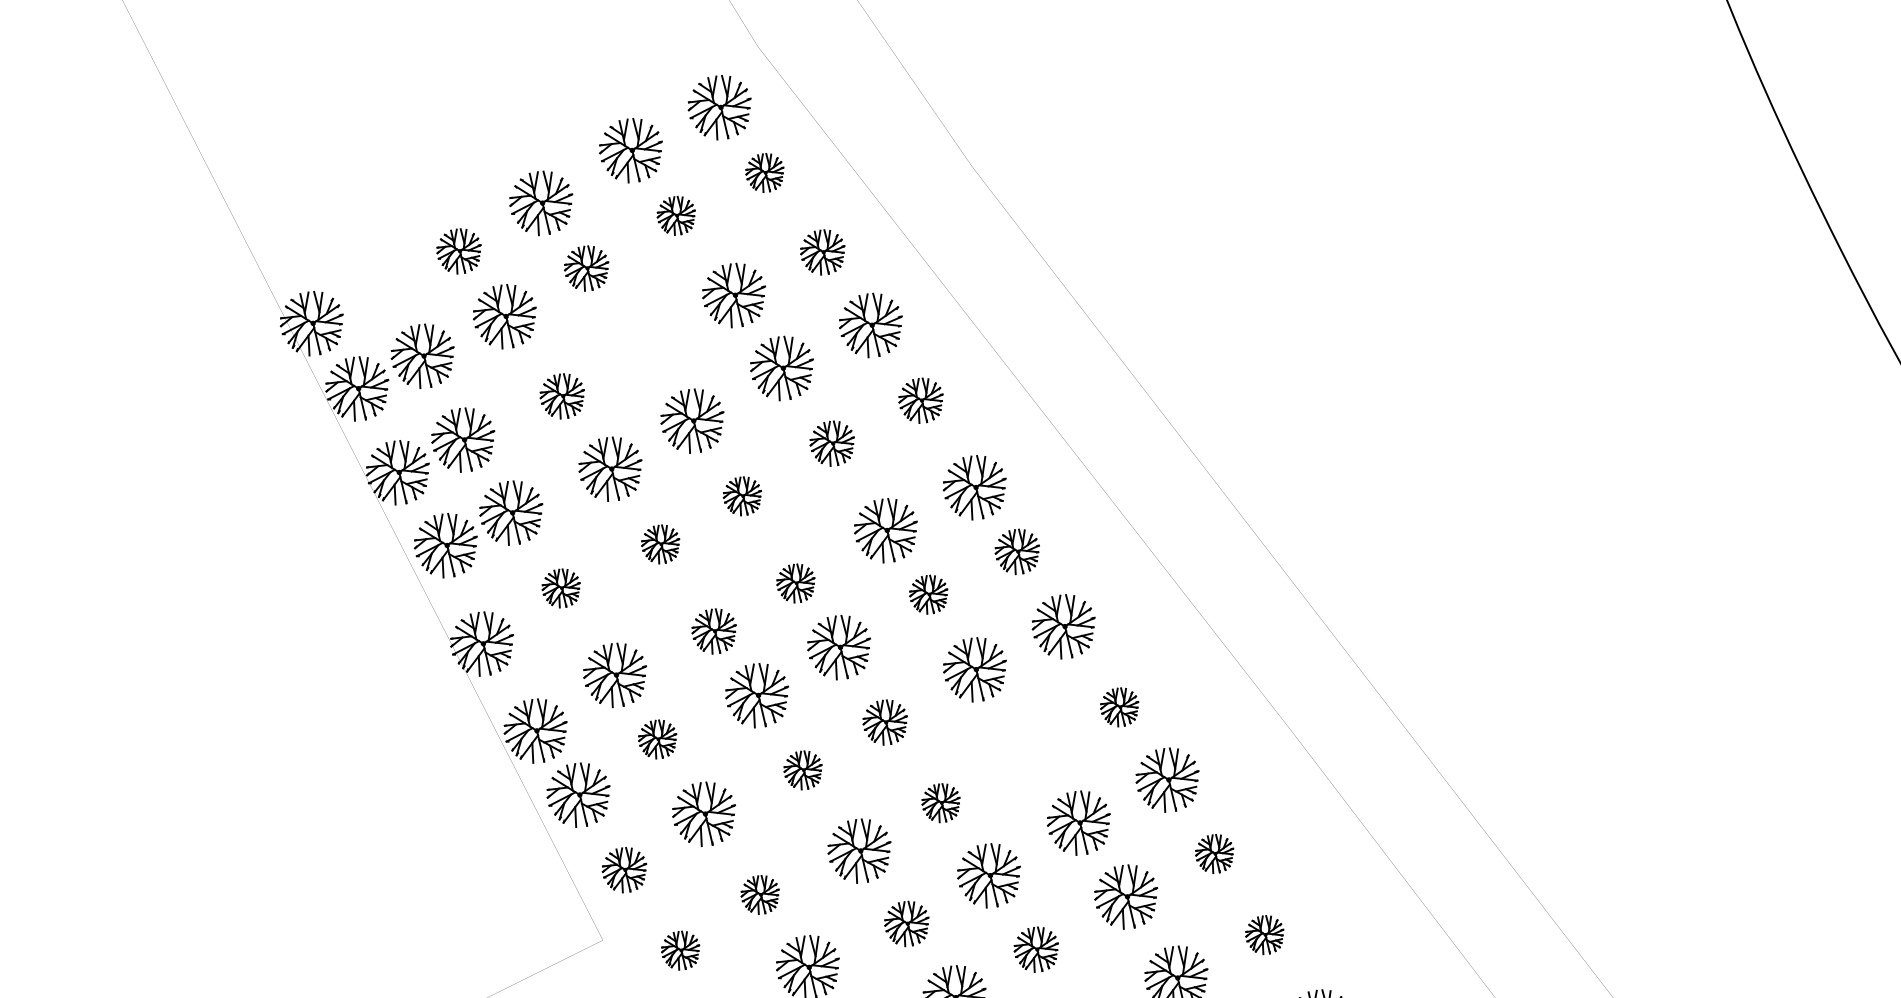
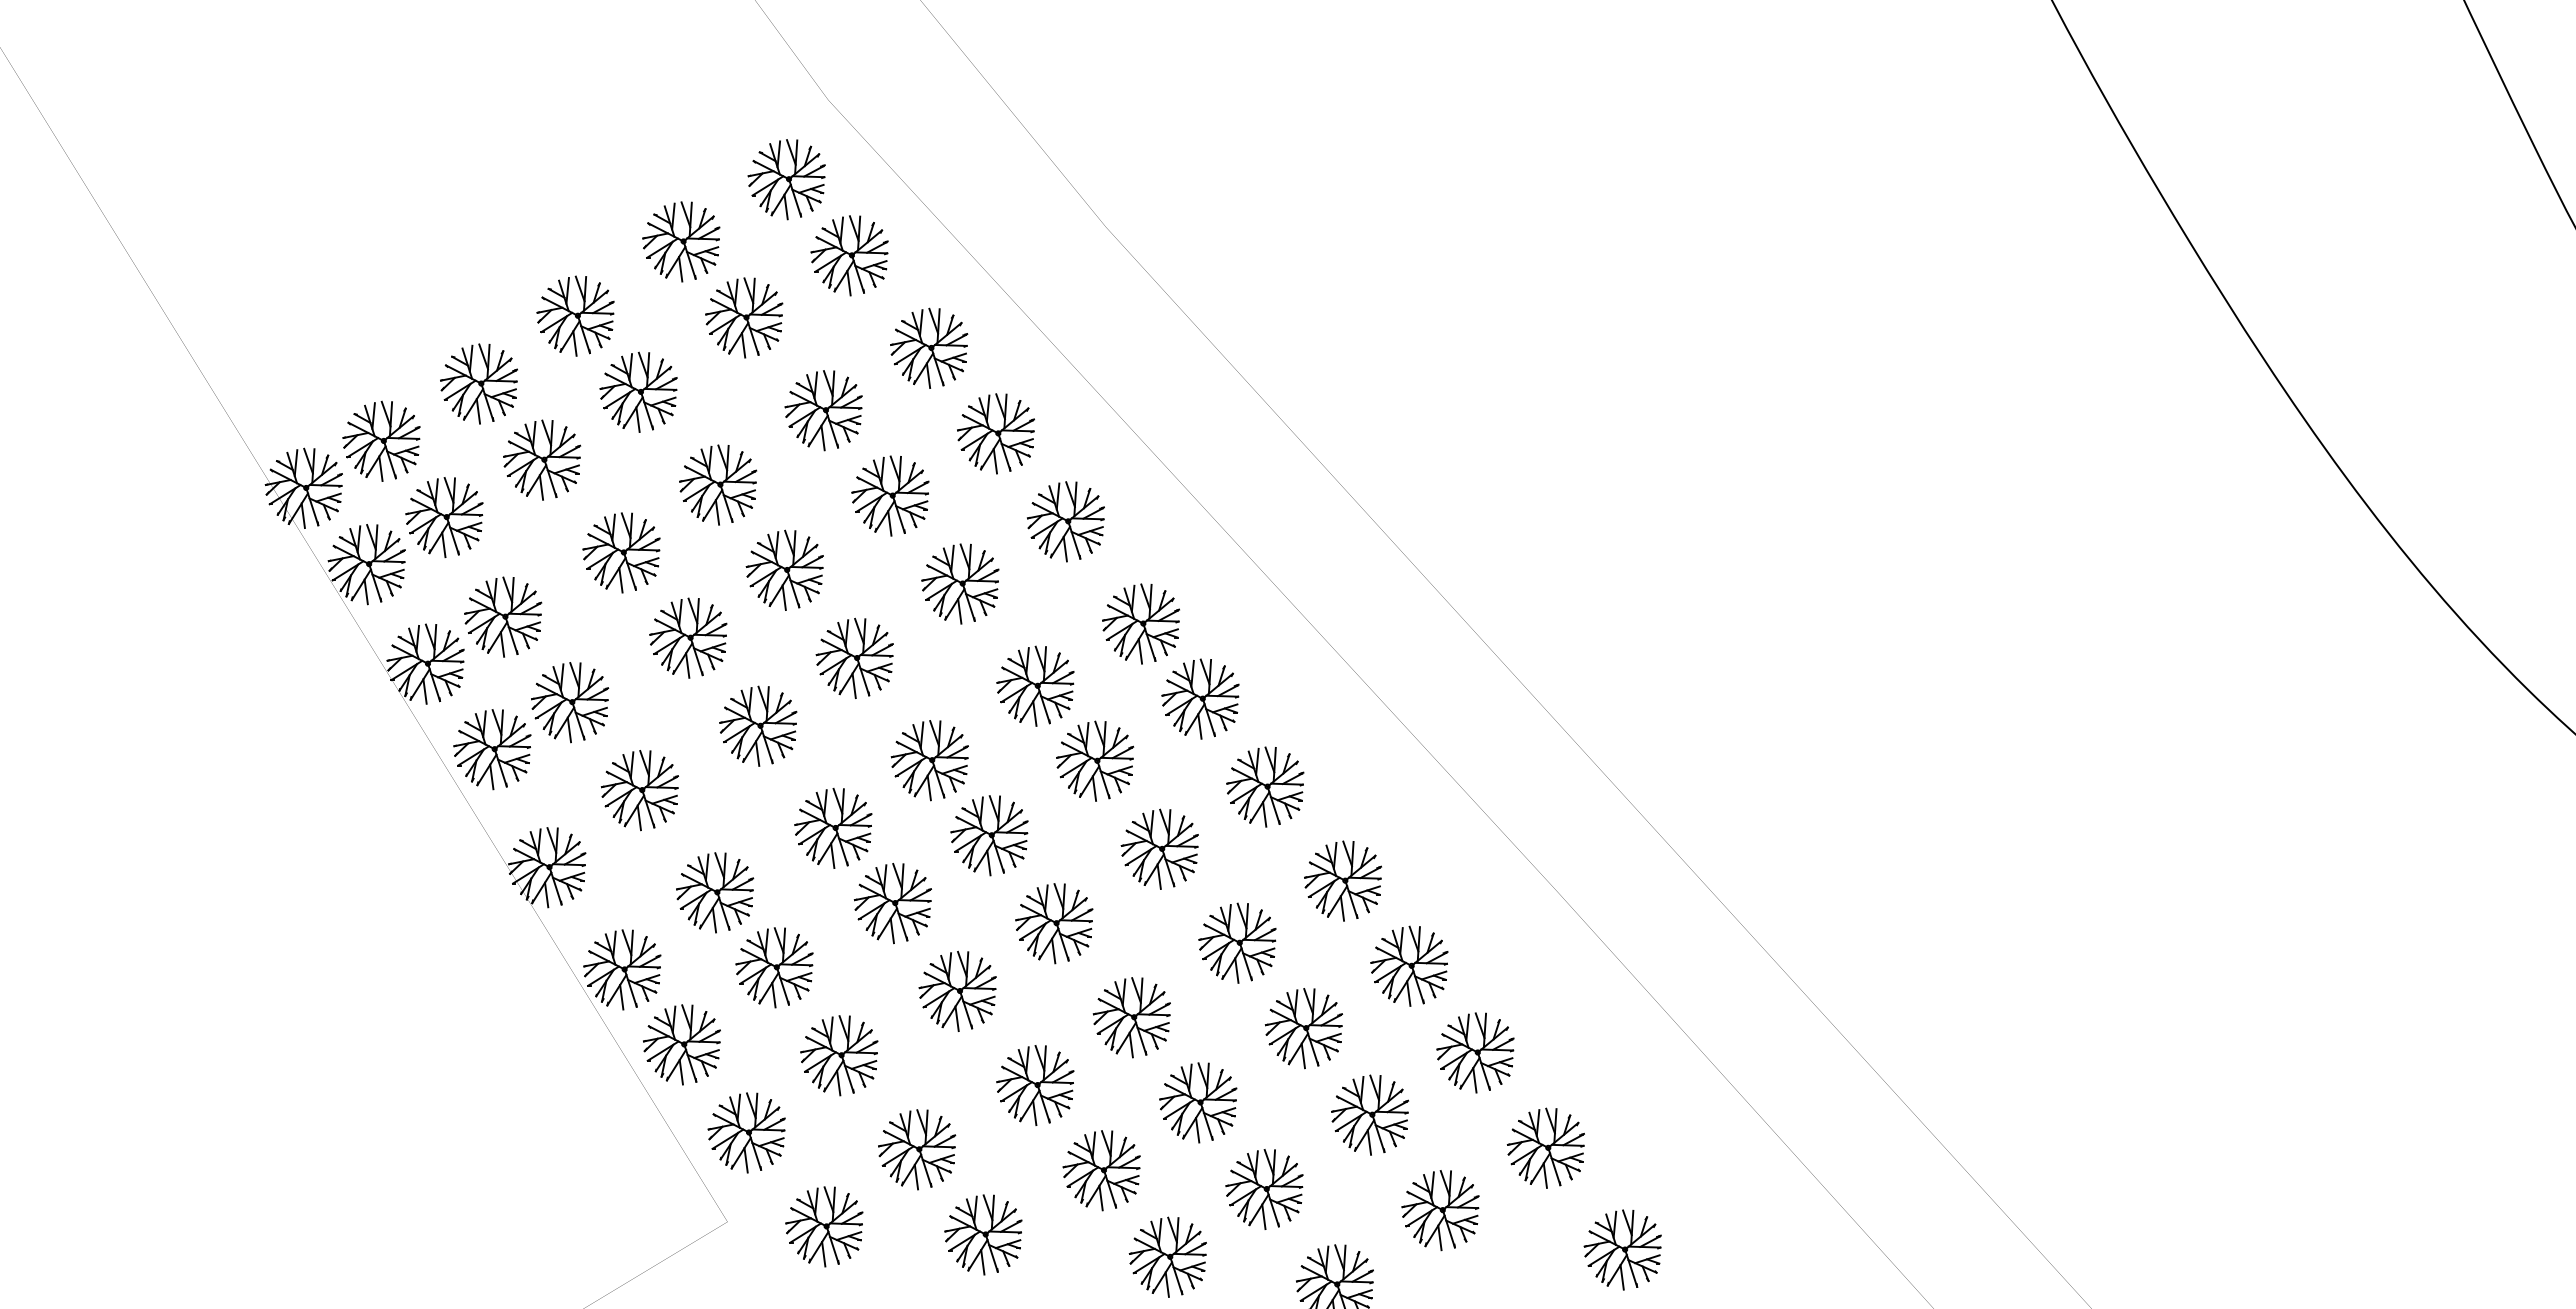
part: (764, 172) -> (849, 255), size x1.67
part: (676, 215) -> (744, 317), size x1.67
part: (458, 250) -> (478, 383), size x1.43
part: (822, 251) -> (929, 347), size x1.43
part: (586, 267) -> (638, 391), size x1.43
part: (376, 290) -> (381, 440), added
part: (644, 347) -> (718, 484), added
part: (561, 396) -> (621, 552), size x1.43
part: (920, 400) -> (1065, 521), size x1.43
part: (832, 443) -> (960, 583), size x1.43
part: (742, 495) -> (854, 657), size x1.67
part: (660, 543) -> (758, 725), size x1.67
part: (1017, 551) -> (1200, 698), size x1.43
part: (795, 583) -> (929, 760), size x1.67
part: (560, 588) -> (639, 790), size x1.67
part: (928, 594) -> (1095, 760), size x1.67
part: (713, 631) -> (833, 828), size x1.43
part: (1118, 706) -> (1342, 880), size x1.67
part: (885, 722) -> (1054, 923), size x1.43
part: (657, 739) -> (774, 967), size x1.67
part: (1030, 749) -> (1237, 942), added
part: (802, 769) -> (957, 990), size x1.67
part: (940, 802) -> (1131, 1017), size x1.67
part: (1214, 853) -> (1475, 1052), size x1.67
part: (624, 869) -> (746, 1132), size x1.43
part: (760, 894) -> (917, 1149), size x1.67
part: (906, 923) -> (1101, 1170), size x1.43
part: (1264, 934) -> (1545, 1147), size x1.67
part: (1036, 949) -> (1264, 1189), size x1.43
part: (680, 950) -> (824, 1226), size x1.67

